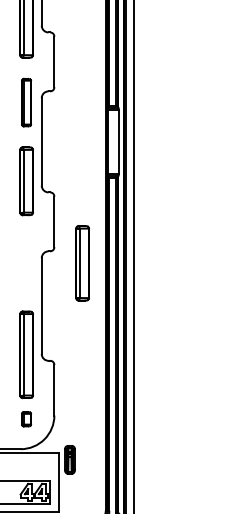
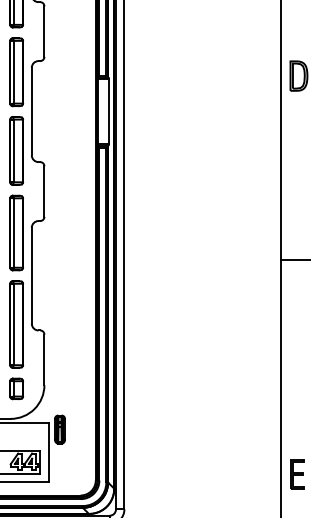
part: (26, 102) -> (16, 72), size x1.43
part: (82, 262) -> (16, 232), moved
part: (26, 418) -> (16, 388), size x1.43

